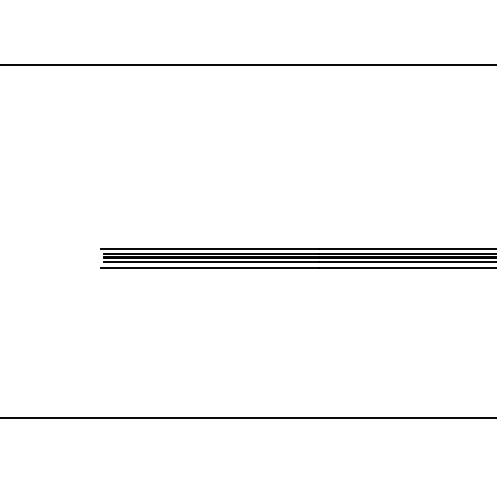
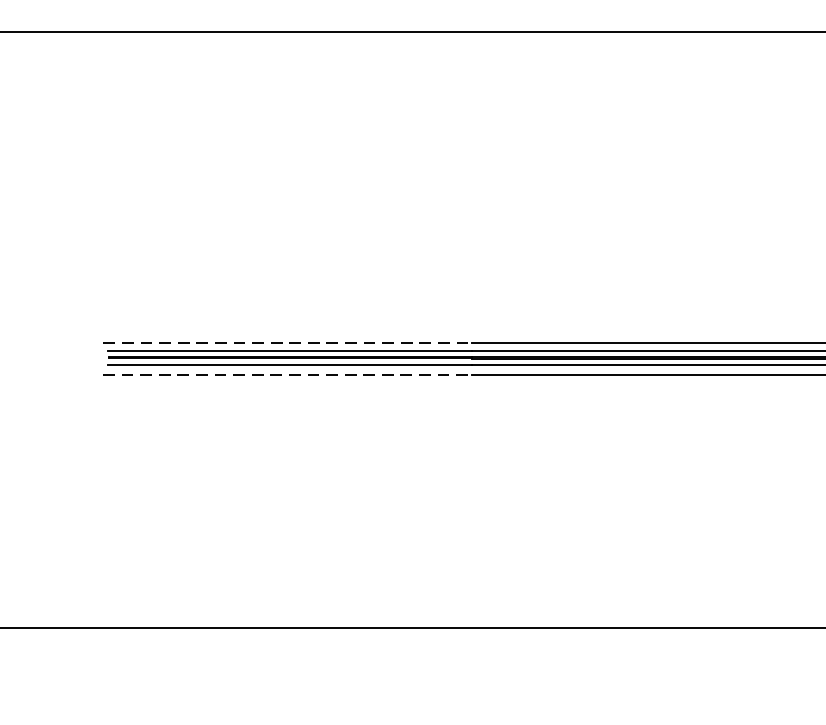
line: (210, 248) -> (288, 342), solid -> dashed
line: (210, 267) -> (288, 374), solid -> dashed

